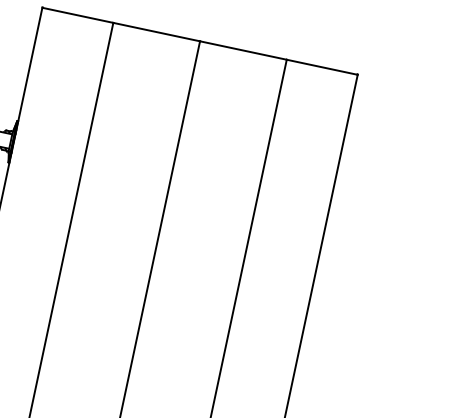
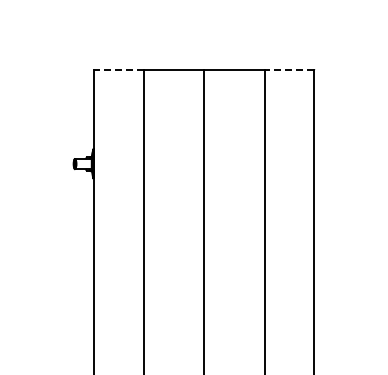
line: (77, 15) -> (118, 70), solid -> dashed
line: (322, 67) -> (289, 70), solid -> dashed

